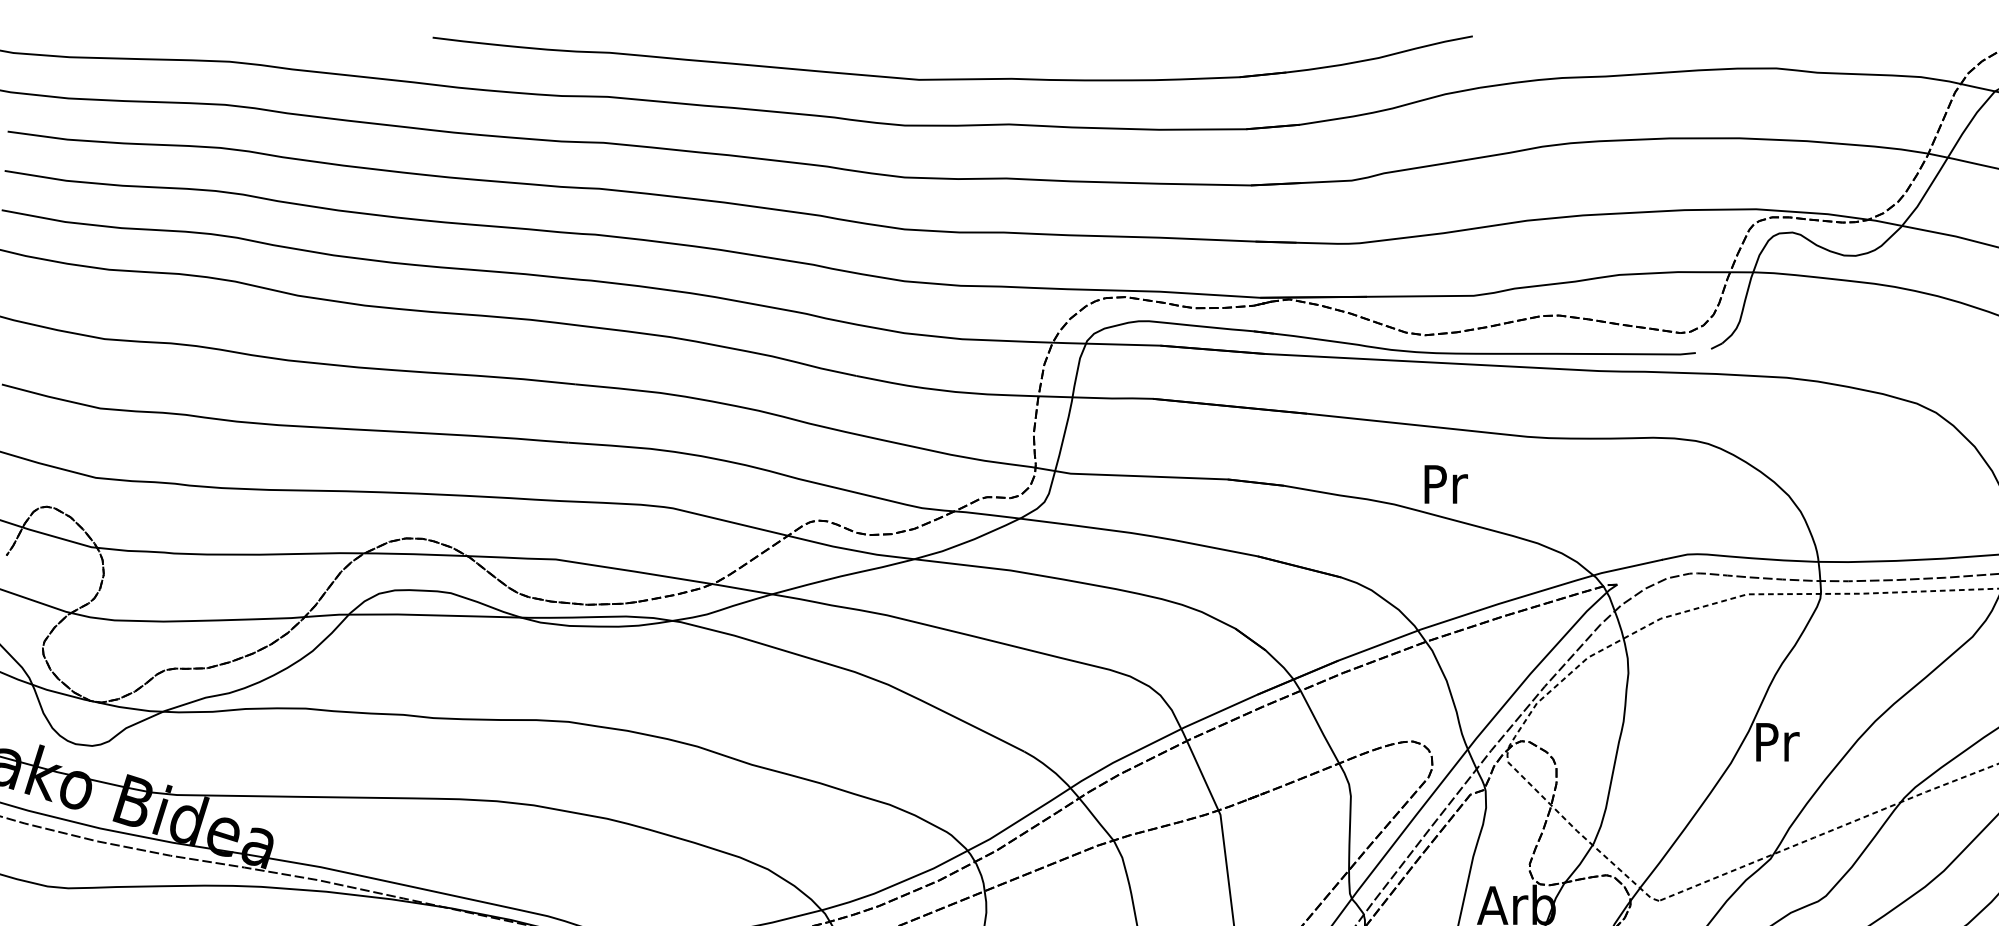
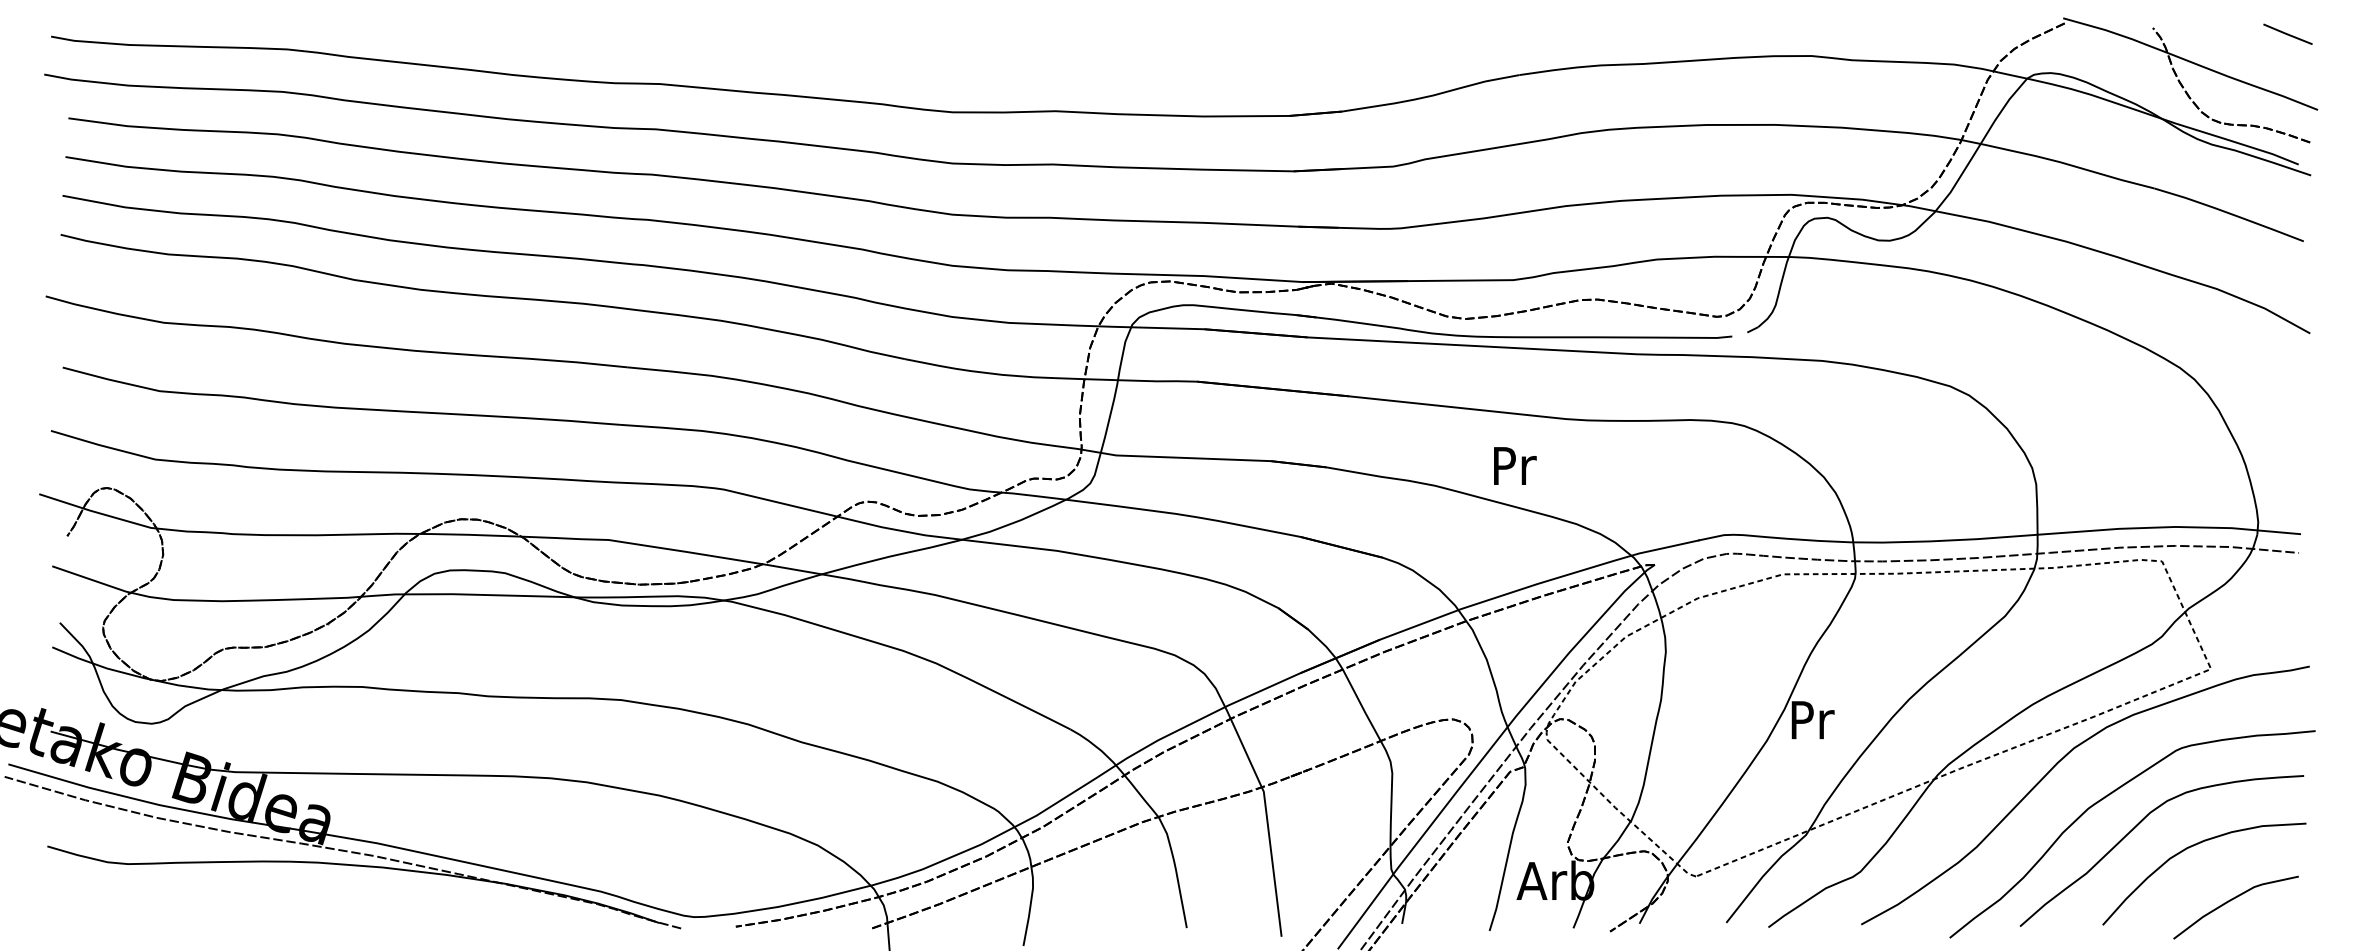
part: (958, 78) -> (1005, 65), removed
text: (1446, 483) -> (1515, 465), moved

